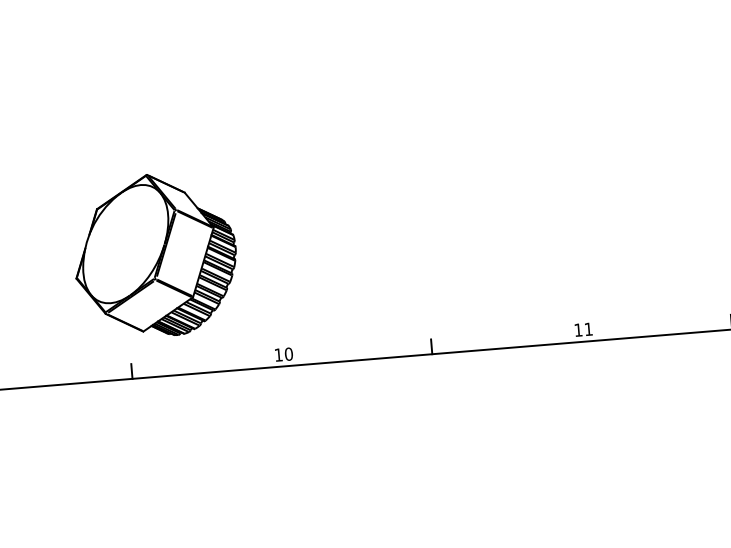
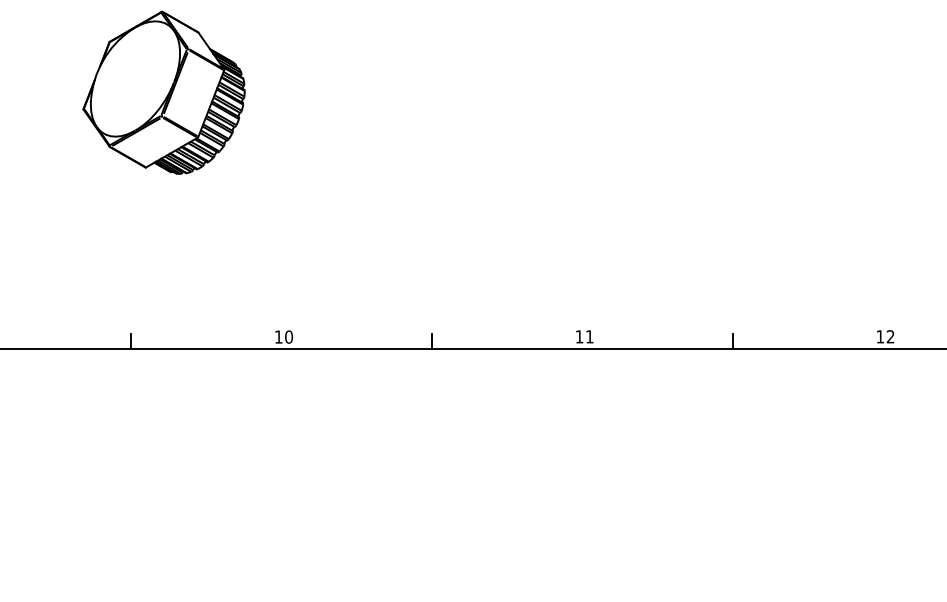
part: (154, 255) -> (163, 92), moved

